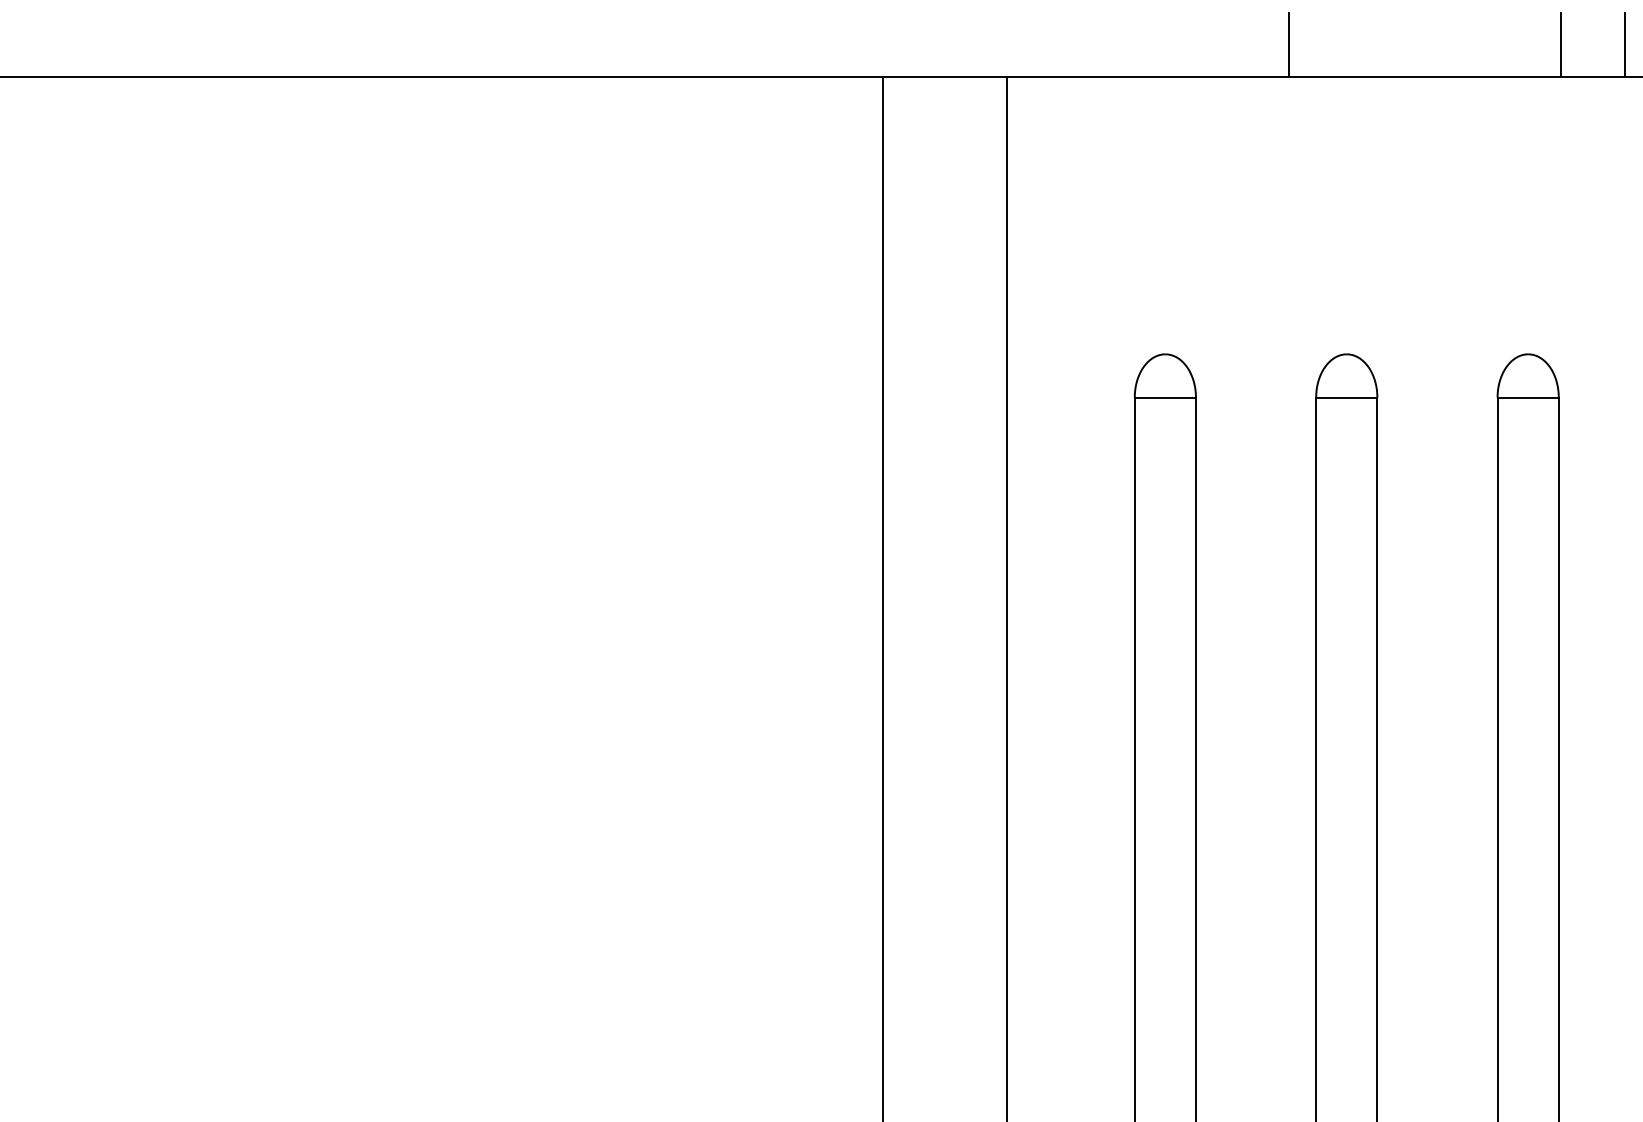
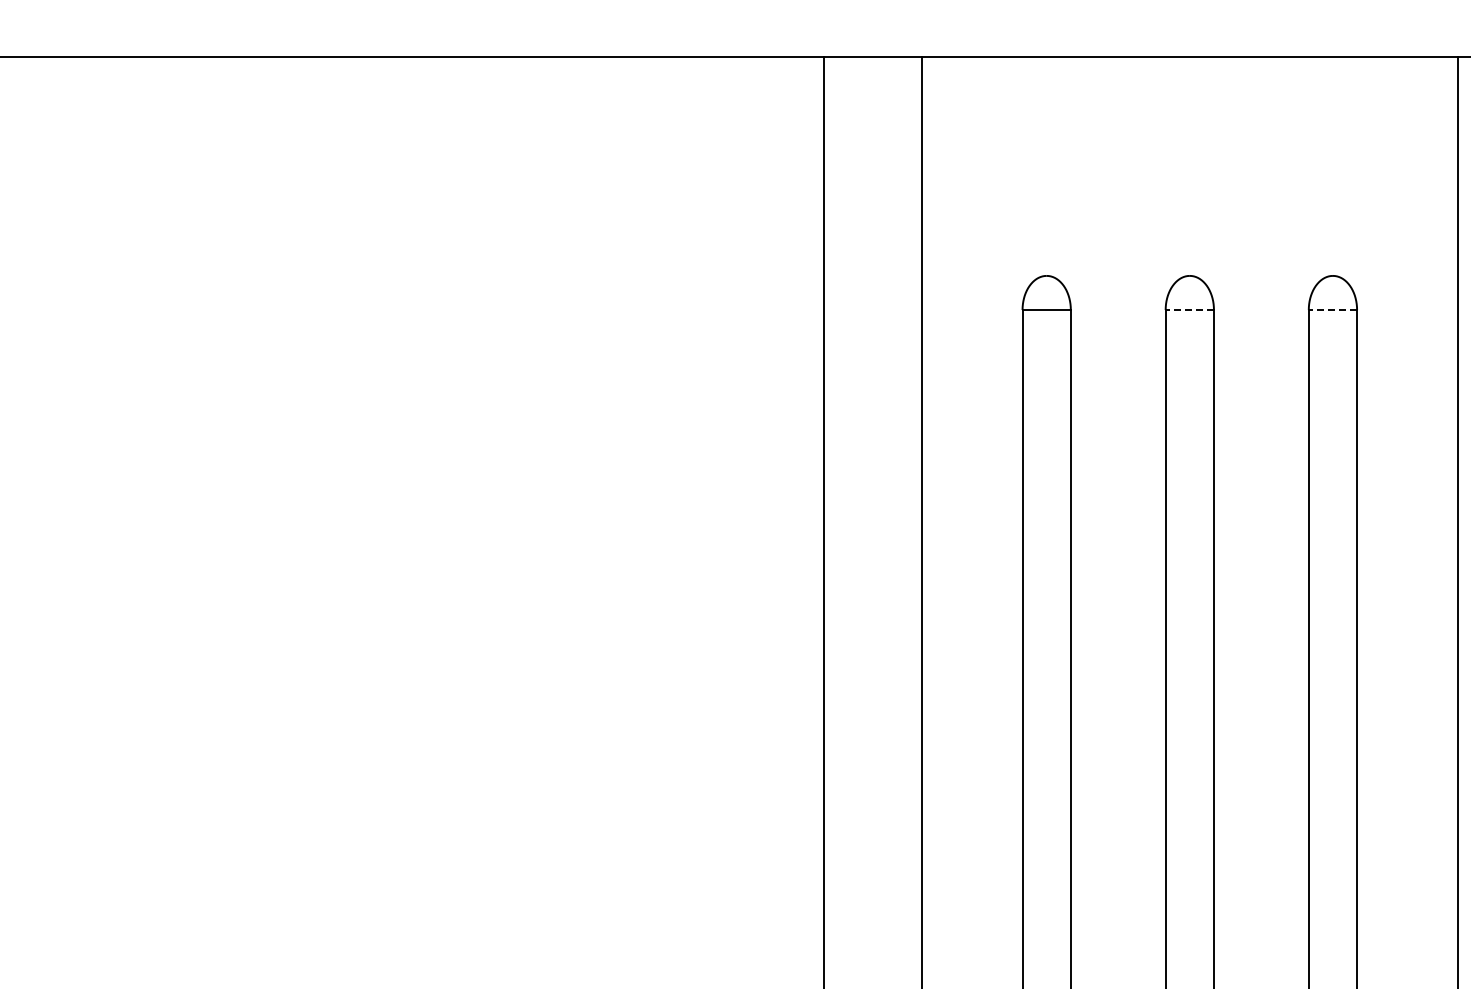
line: (1288, 44) -> (1143, 31), removed
line: (1561, 44) -> (1359, 31), removed
line: (1625, 44) -> (1409, 31), removed
line: (1346, 398) -> (1189, 310), solid -> dashed
line: (1527, 398) -> (1332, 310), solid -> dashed

